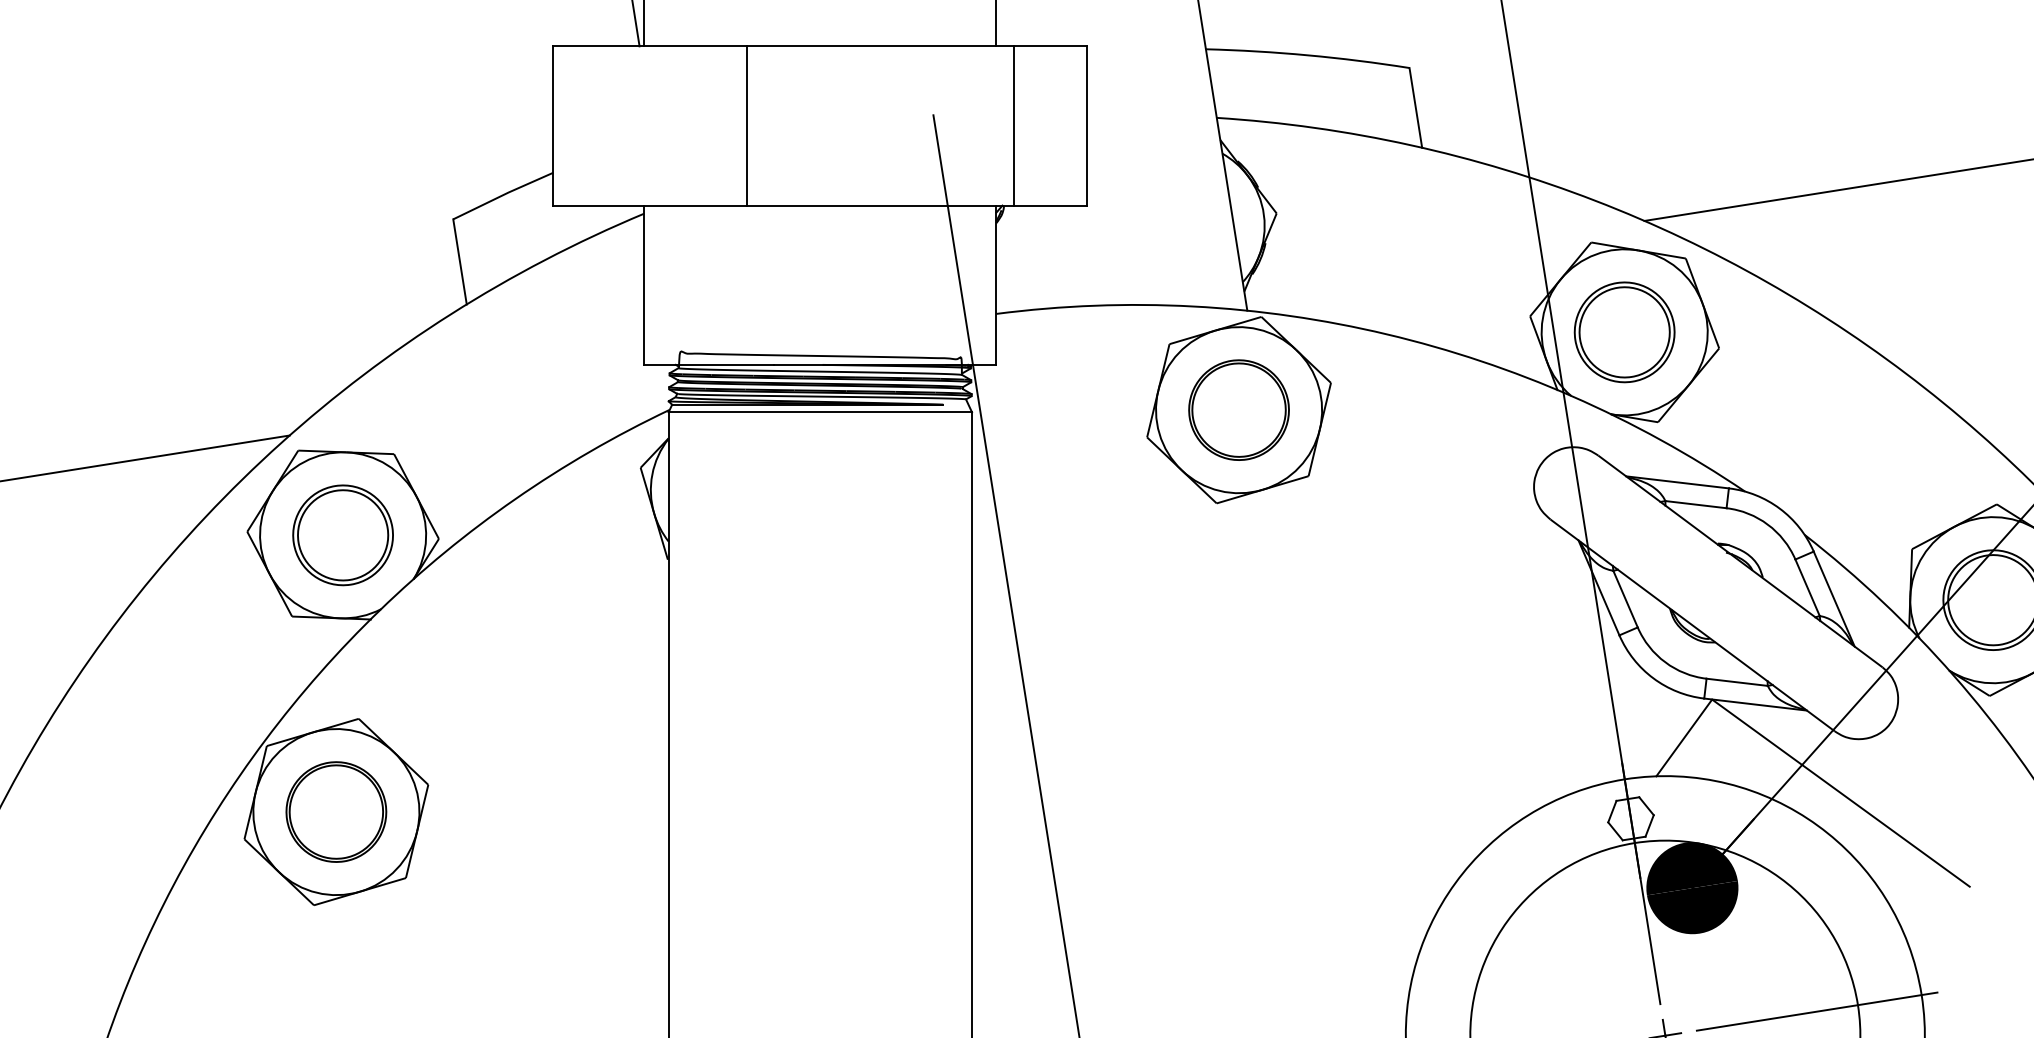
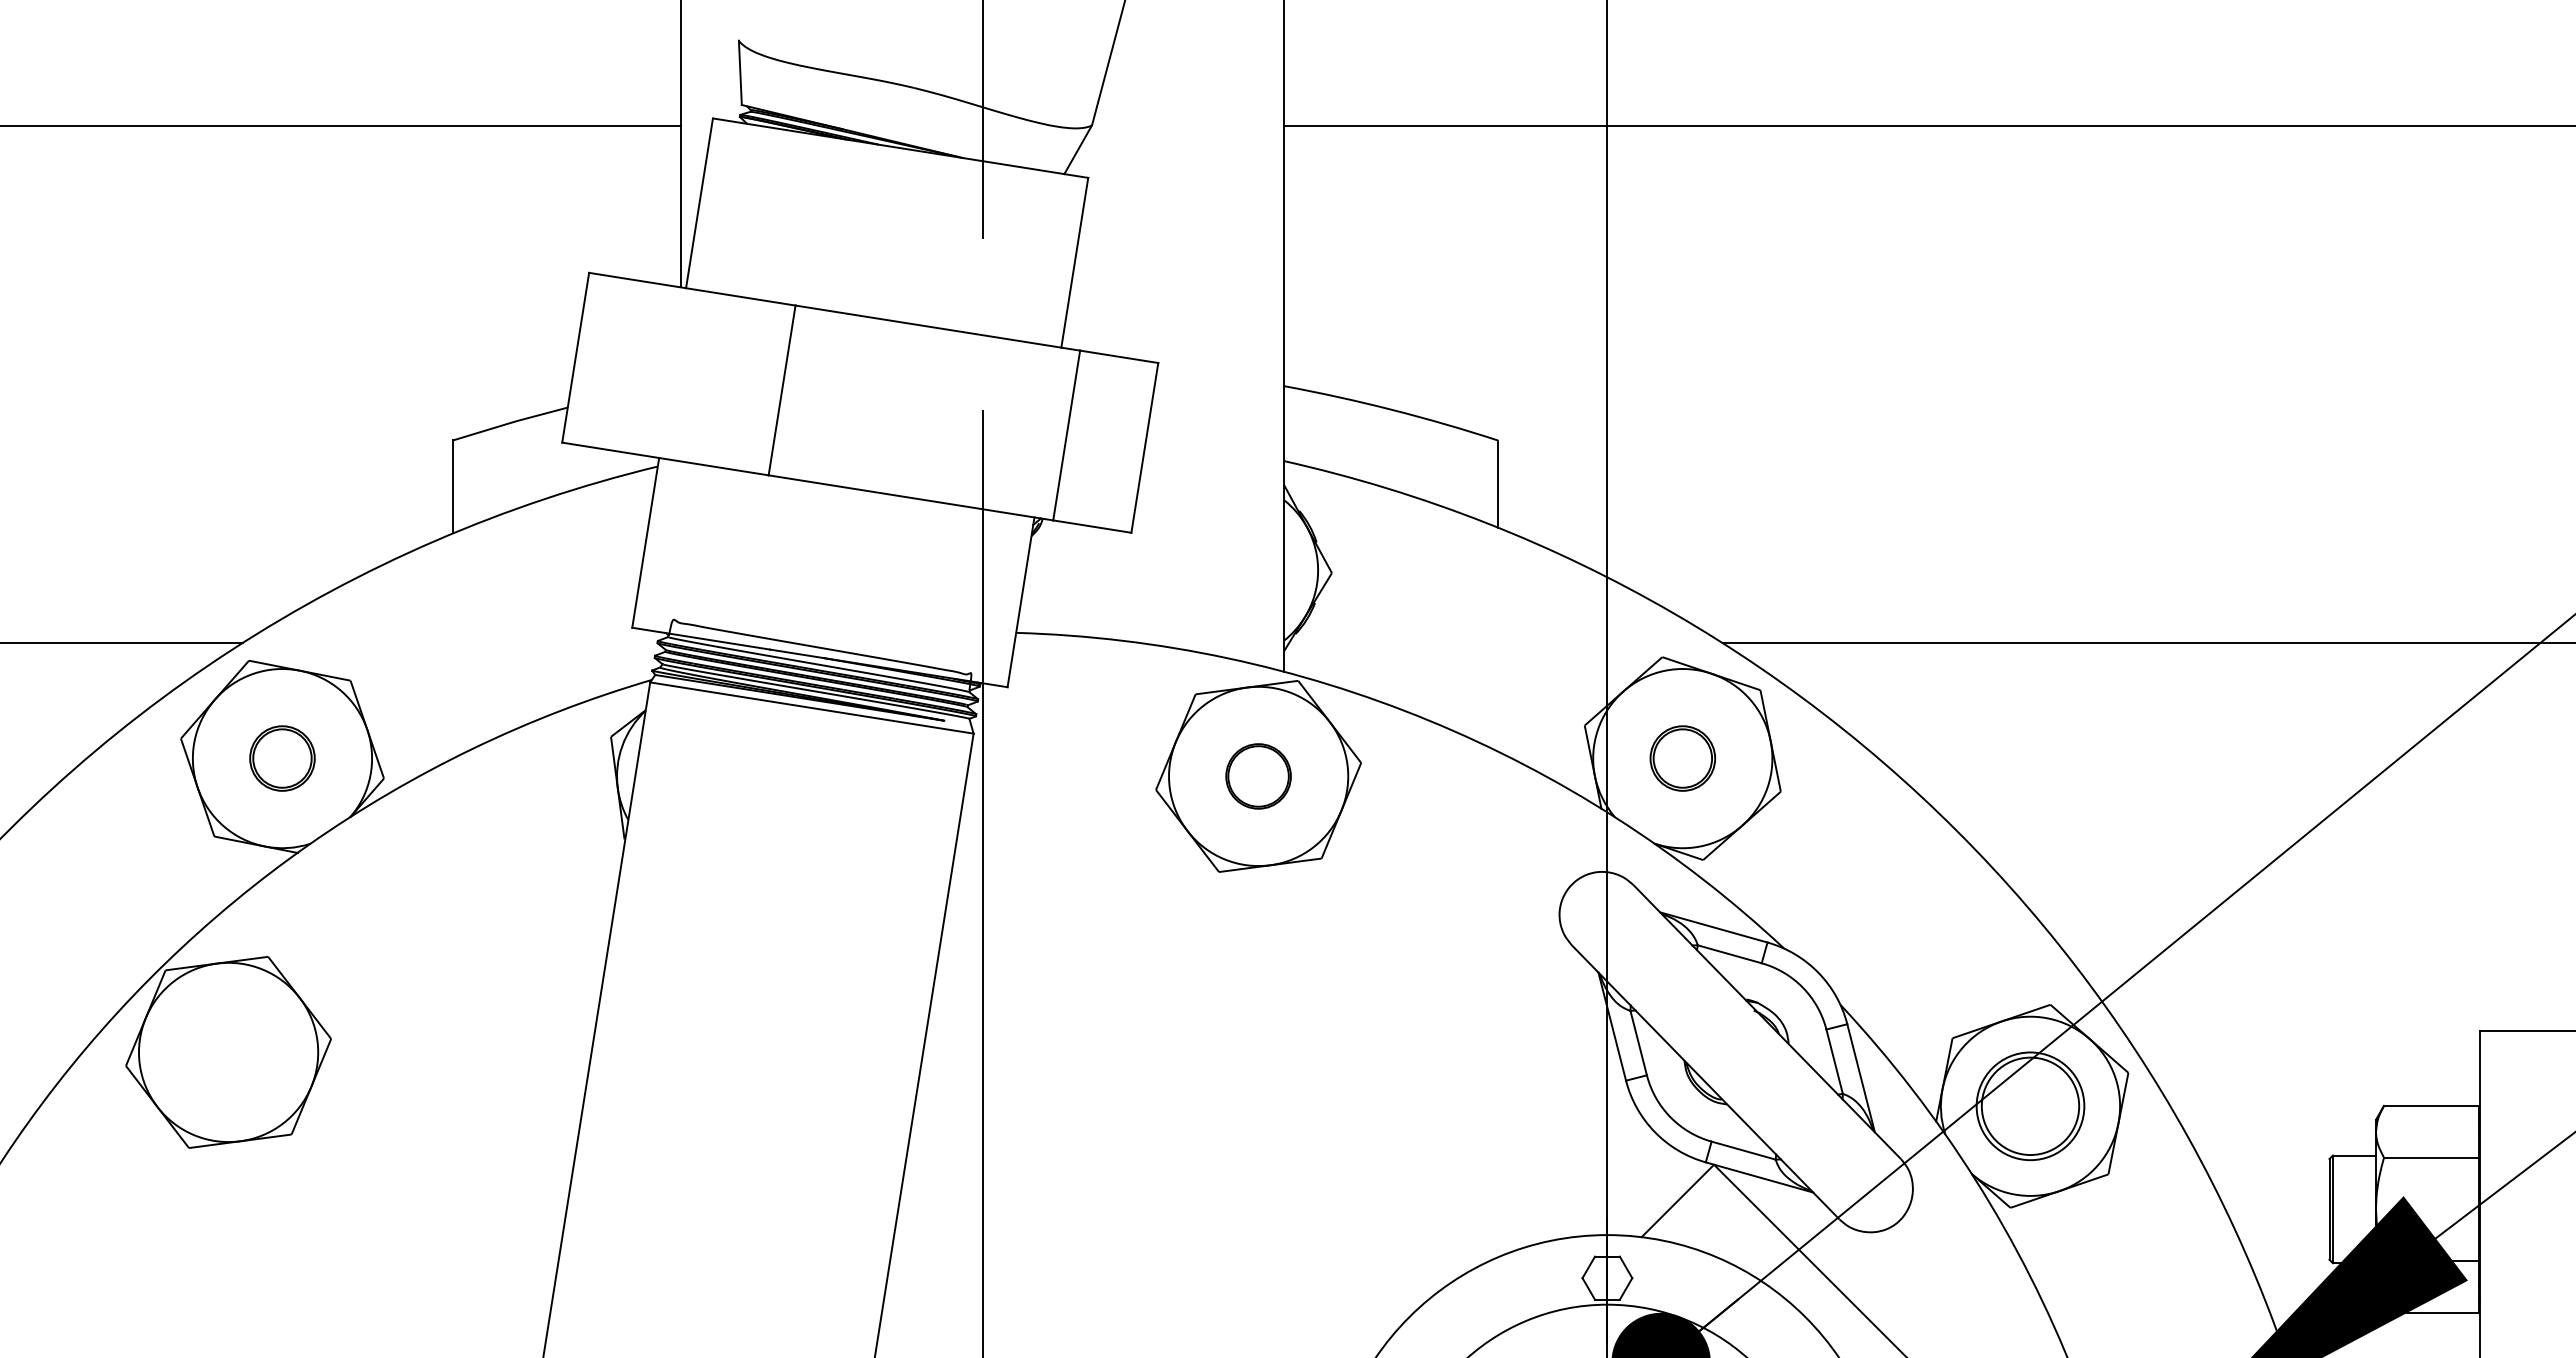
part: (1624, 332) -> (1682, 758), size x0.6
part: (1238, 410) -> (1258, 776), size x0.6
part: (343, 535) -> (282, 758), size x0.6
part: (336, 812) -> (228, 1052), removed

